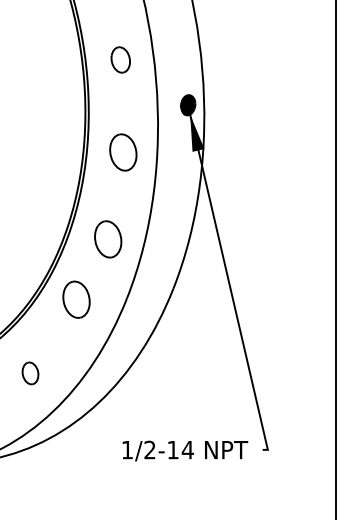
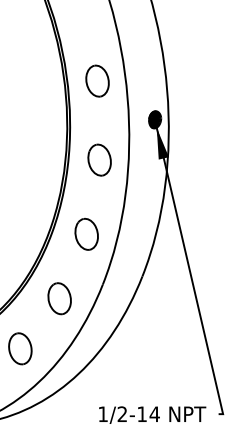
part: (120, 59) -> (97, 80), size x1.43
part: (76, 299) -> (59, 298), moved
part: (30, 373) -> (20, 348), size x1.67

